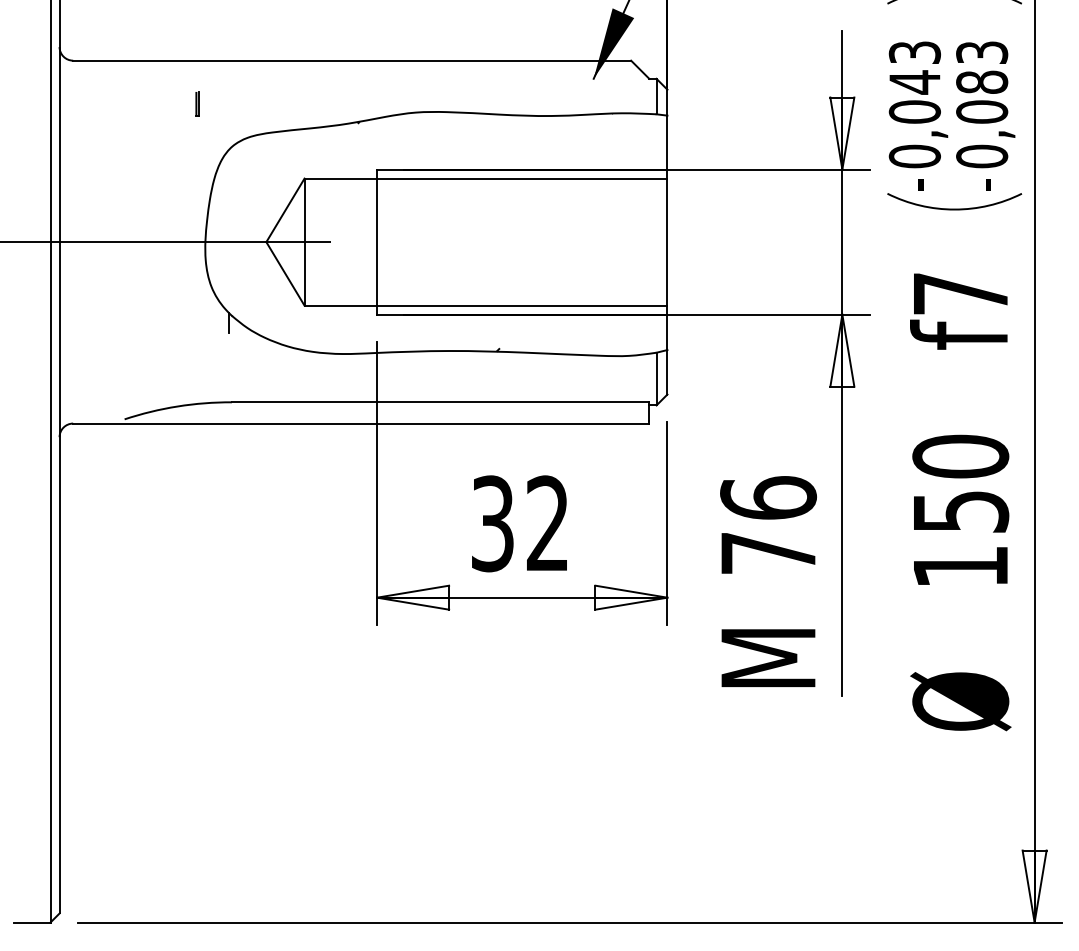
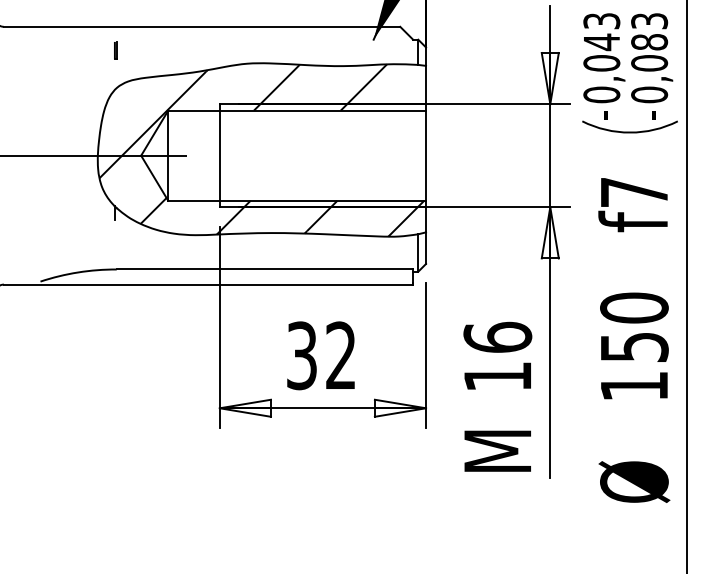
line: (197, 103) -> (115, 50), moved
hatch: (435, 235) -> (261, 151), added
text: (768, 553) -> (497, 376), 76 -> 16

